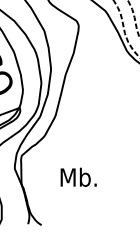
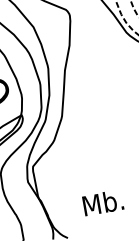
text: (78, 176) -> (102, 202), moved

